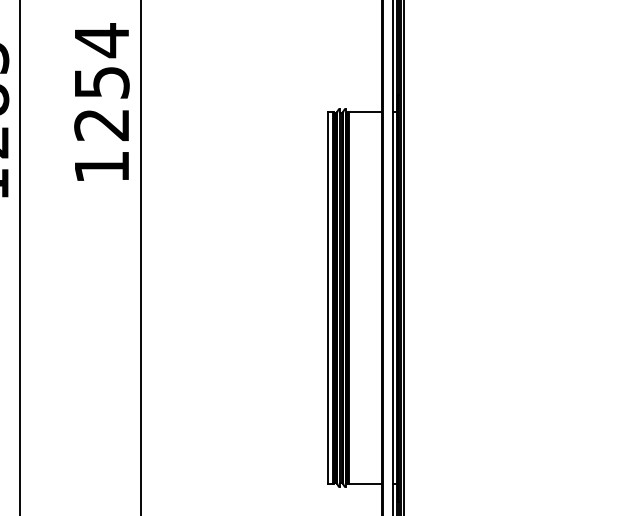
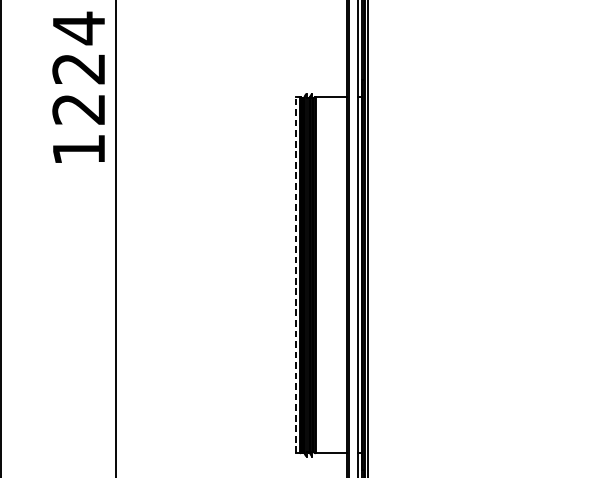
text: (101, 82) -> (78, 68), 1254 -> 1224
line: (328, 298) -> (296, 275), solid -> dashed

